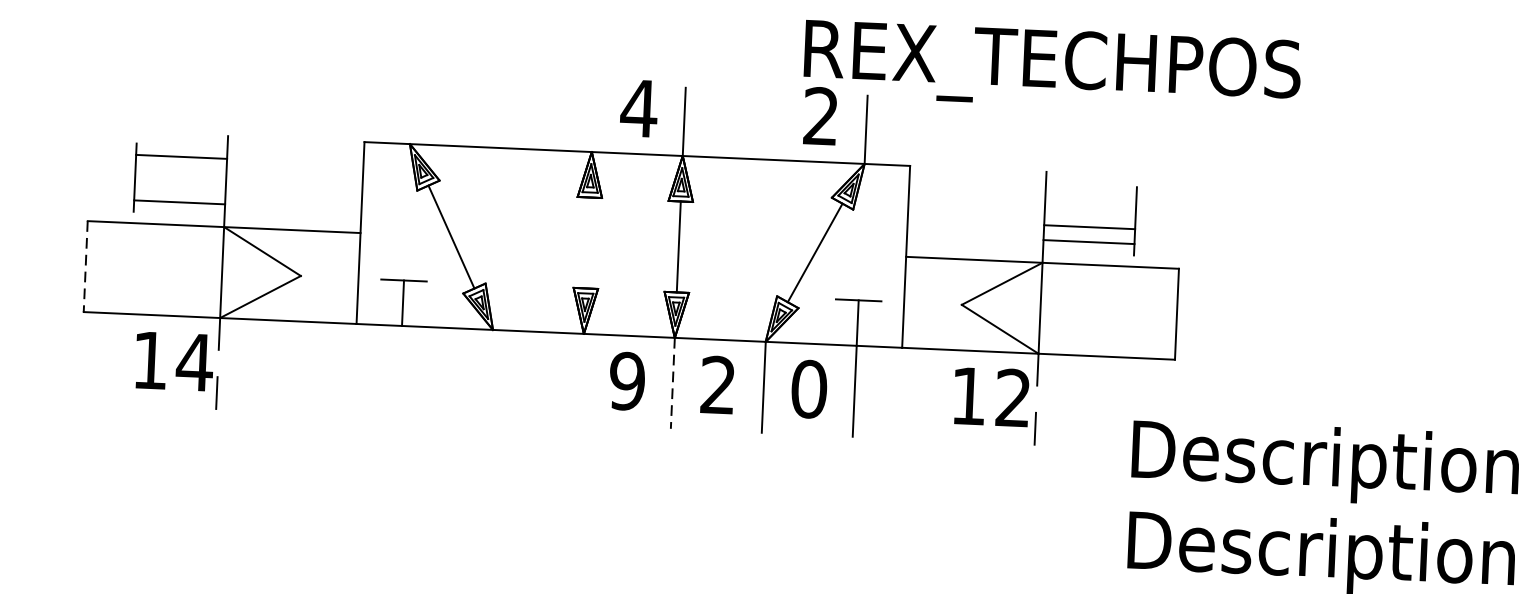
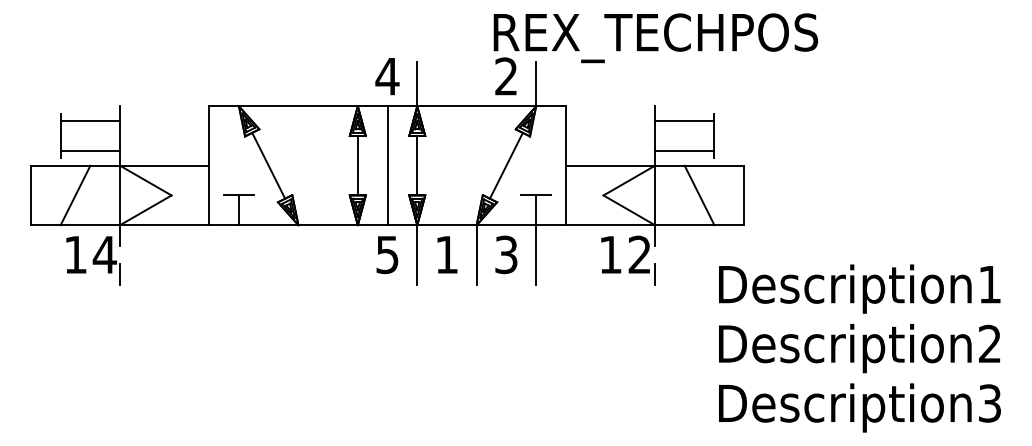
line: (1089, 227) -> (684, 121), moved
line: (587, 242) -> (357, 165), added
line: (633, 244) -> (387, 165), added
line: (85, 266) -> (30, 195), dashed -> solid
line: (153, 269) -> (75, 195), added
line: (1108, 311) -> (699, 195), added
text: (627, 380) -> (387, 254), 9 -> 5
line: (673, 382) -> (417, 254), dashed -> solid
text: (717, 384) -> (446, 254), 2 -> 1
text: (809, 388) -> (506, 254), 0 -> 3

